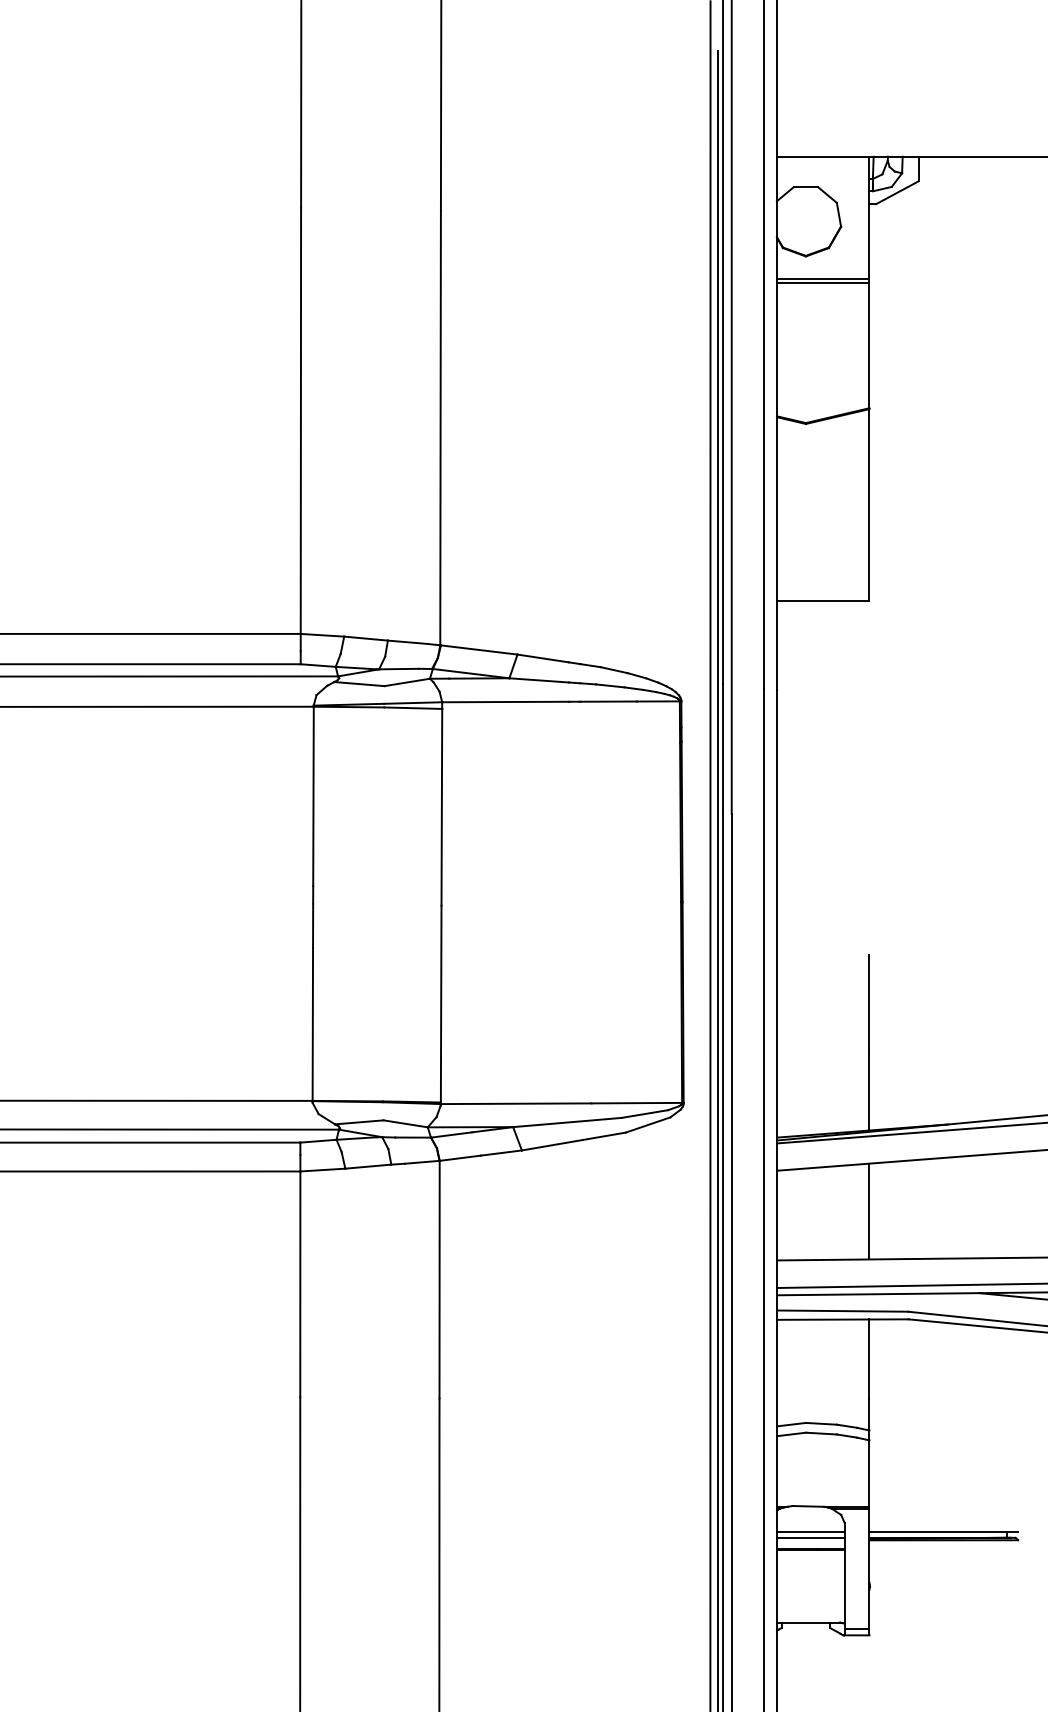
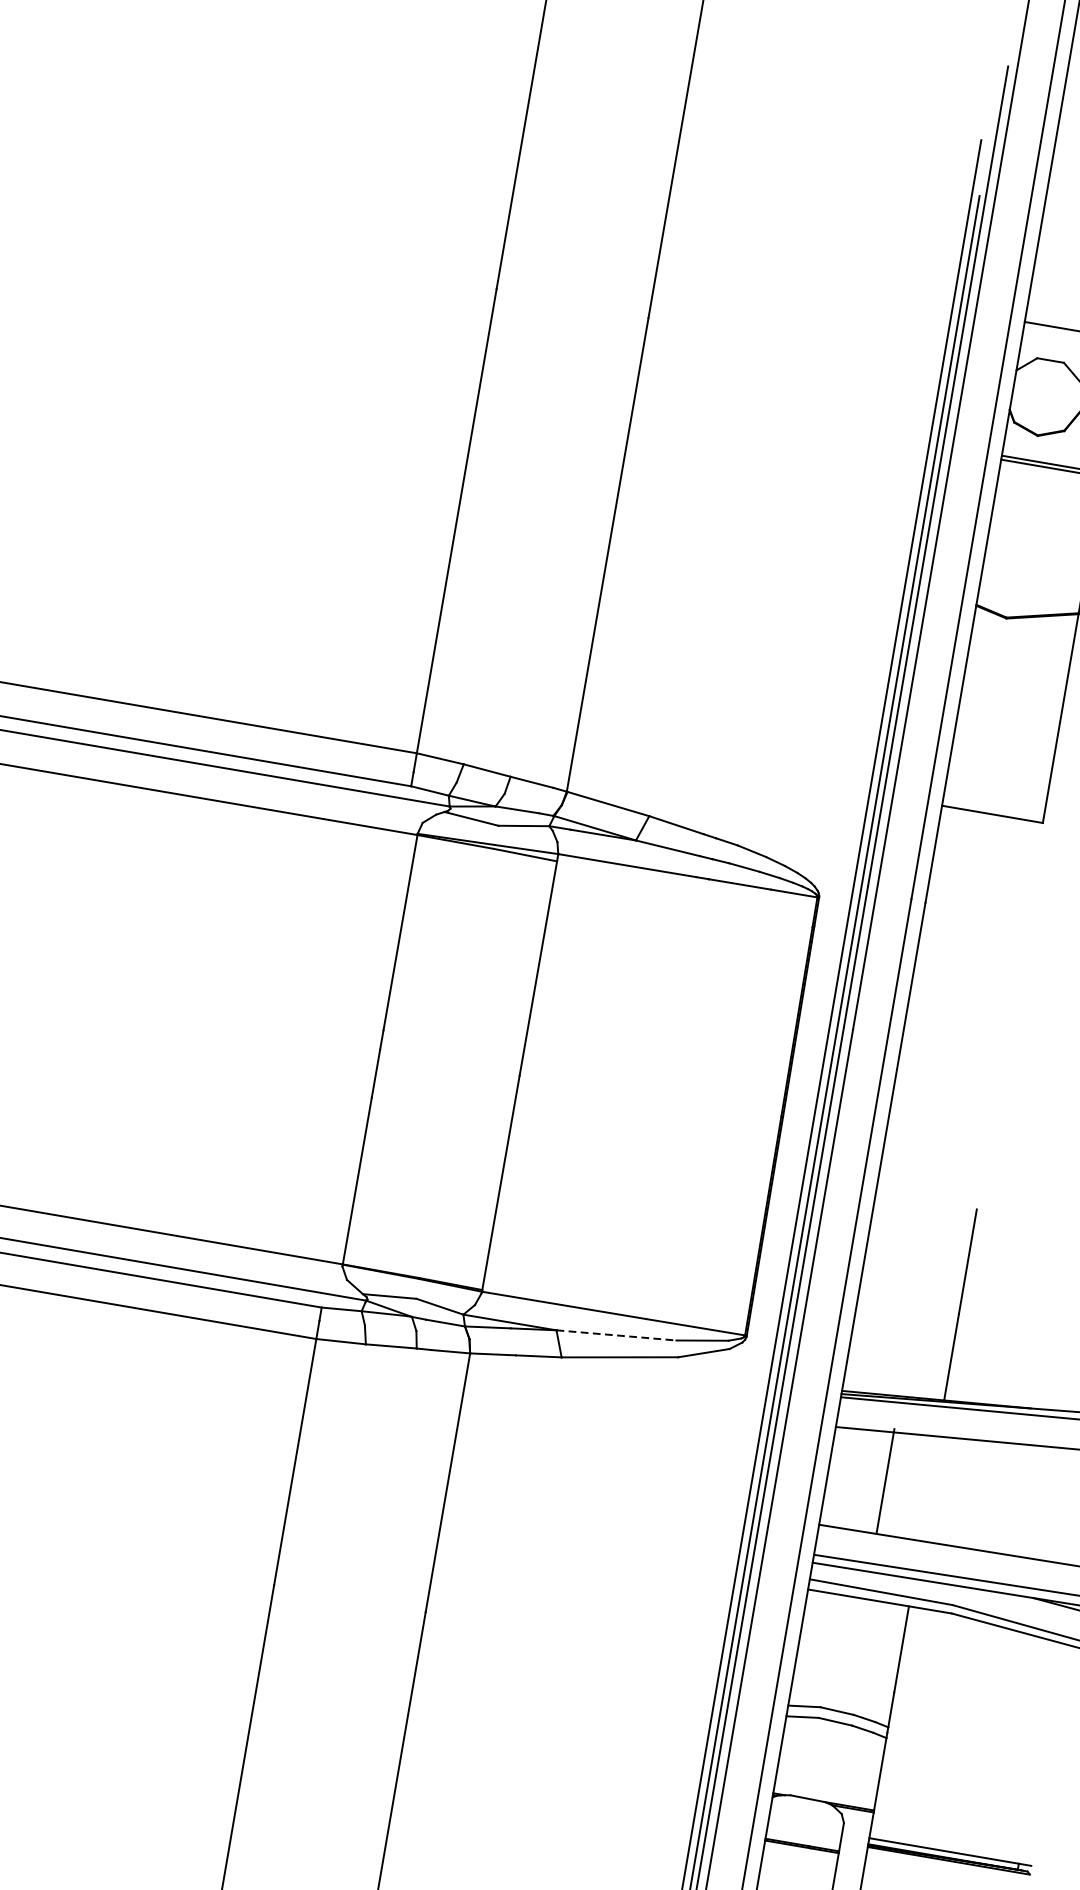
line: (567, 1122) -> (616, 1335), solid -> dashed
line: (869, 1211) -> (885, 1481), moved
line: (810, 1532) -> (805, 1827), removed
line: (810, 1537) -> (804, 1832), removed

